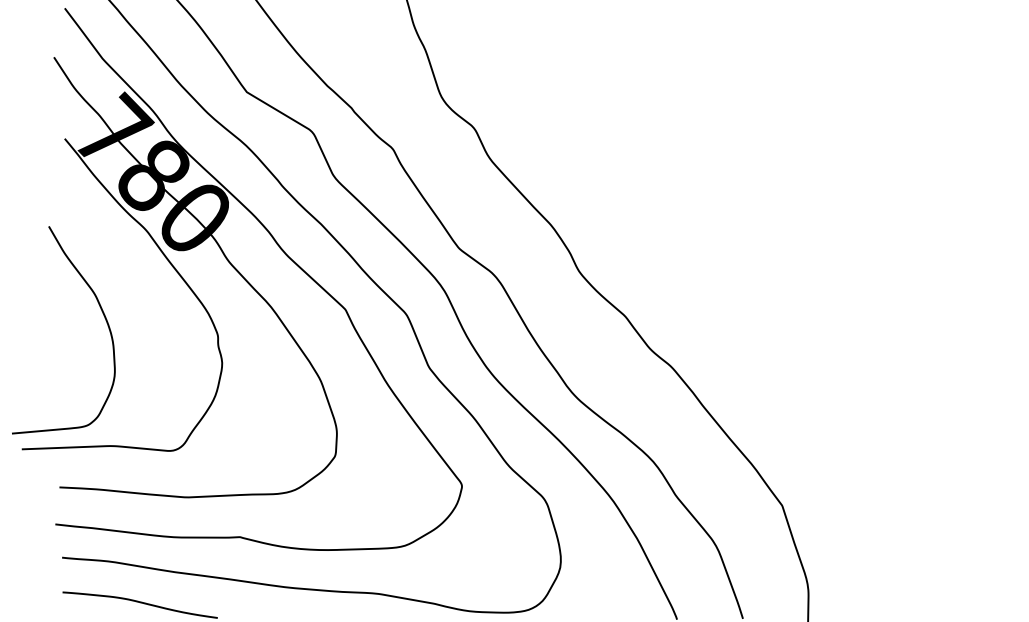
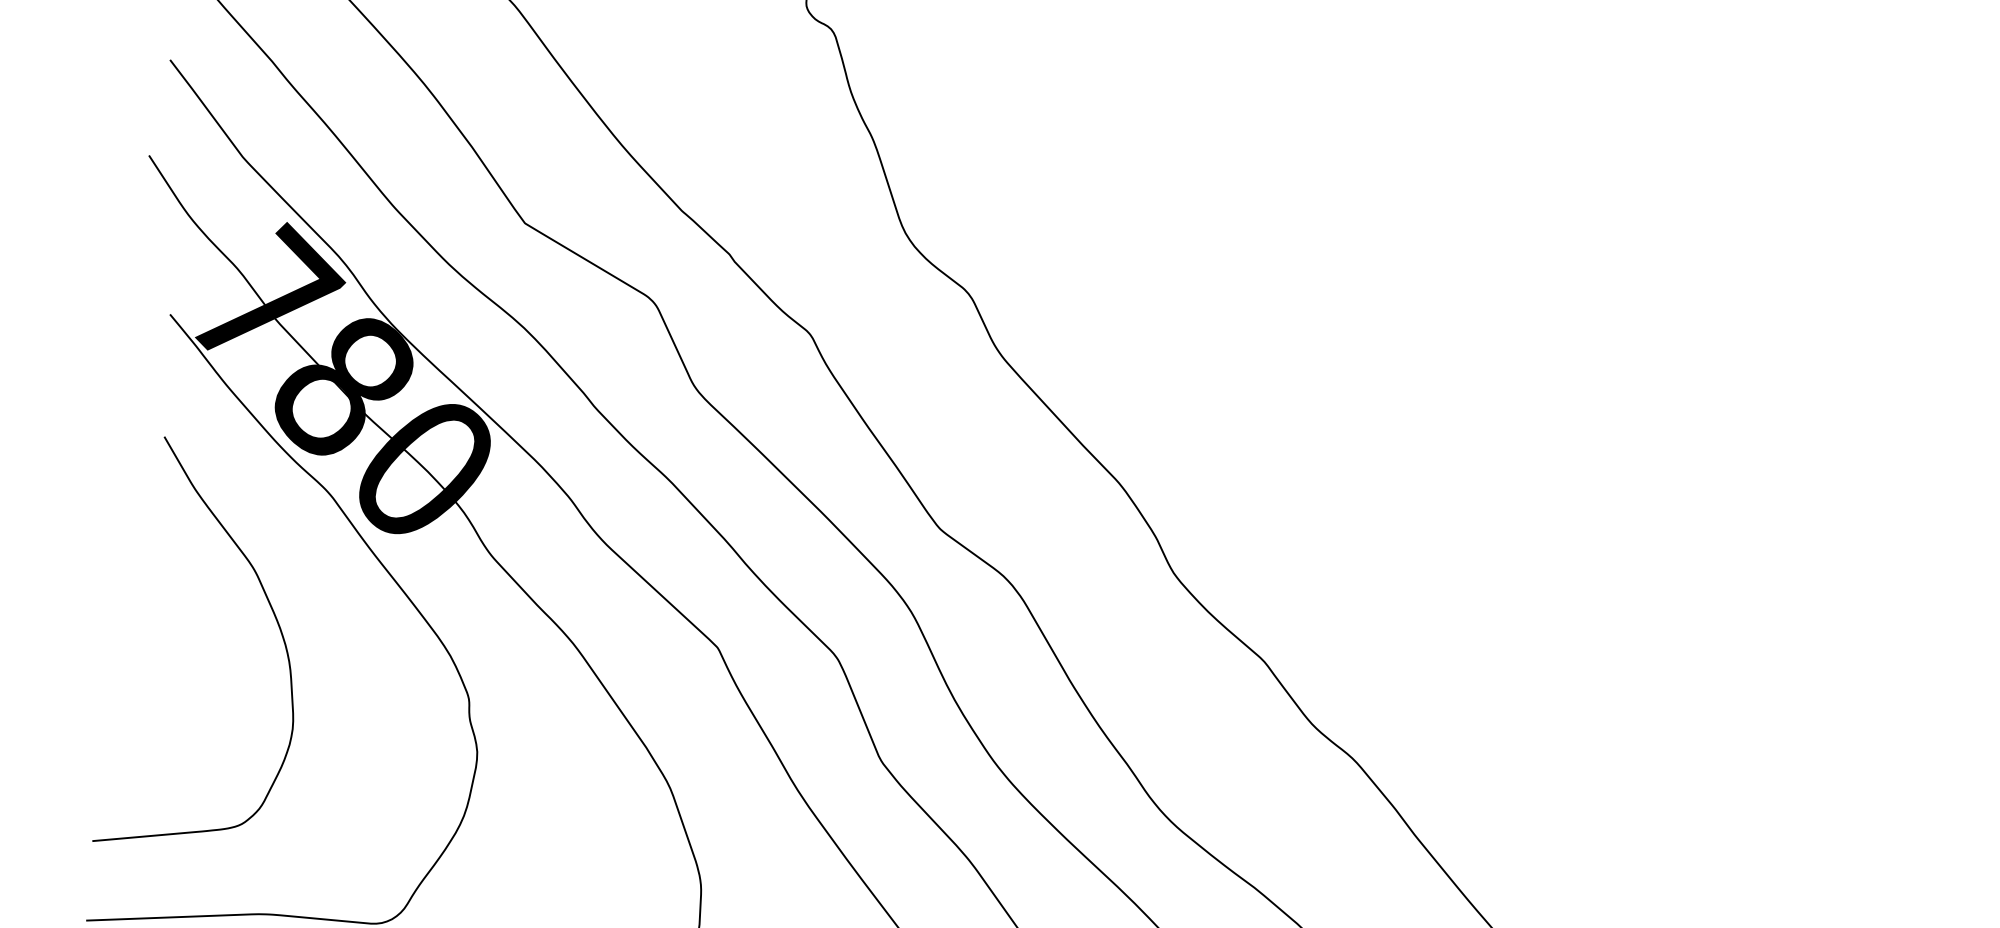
curve: (101, 311) -> (267, 602), moved

